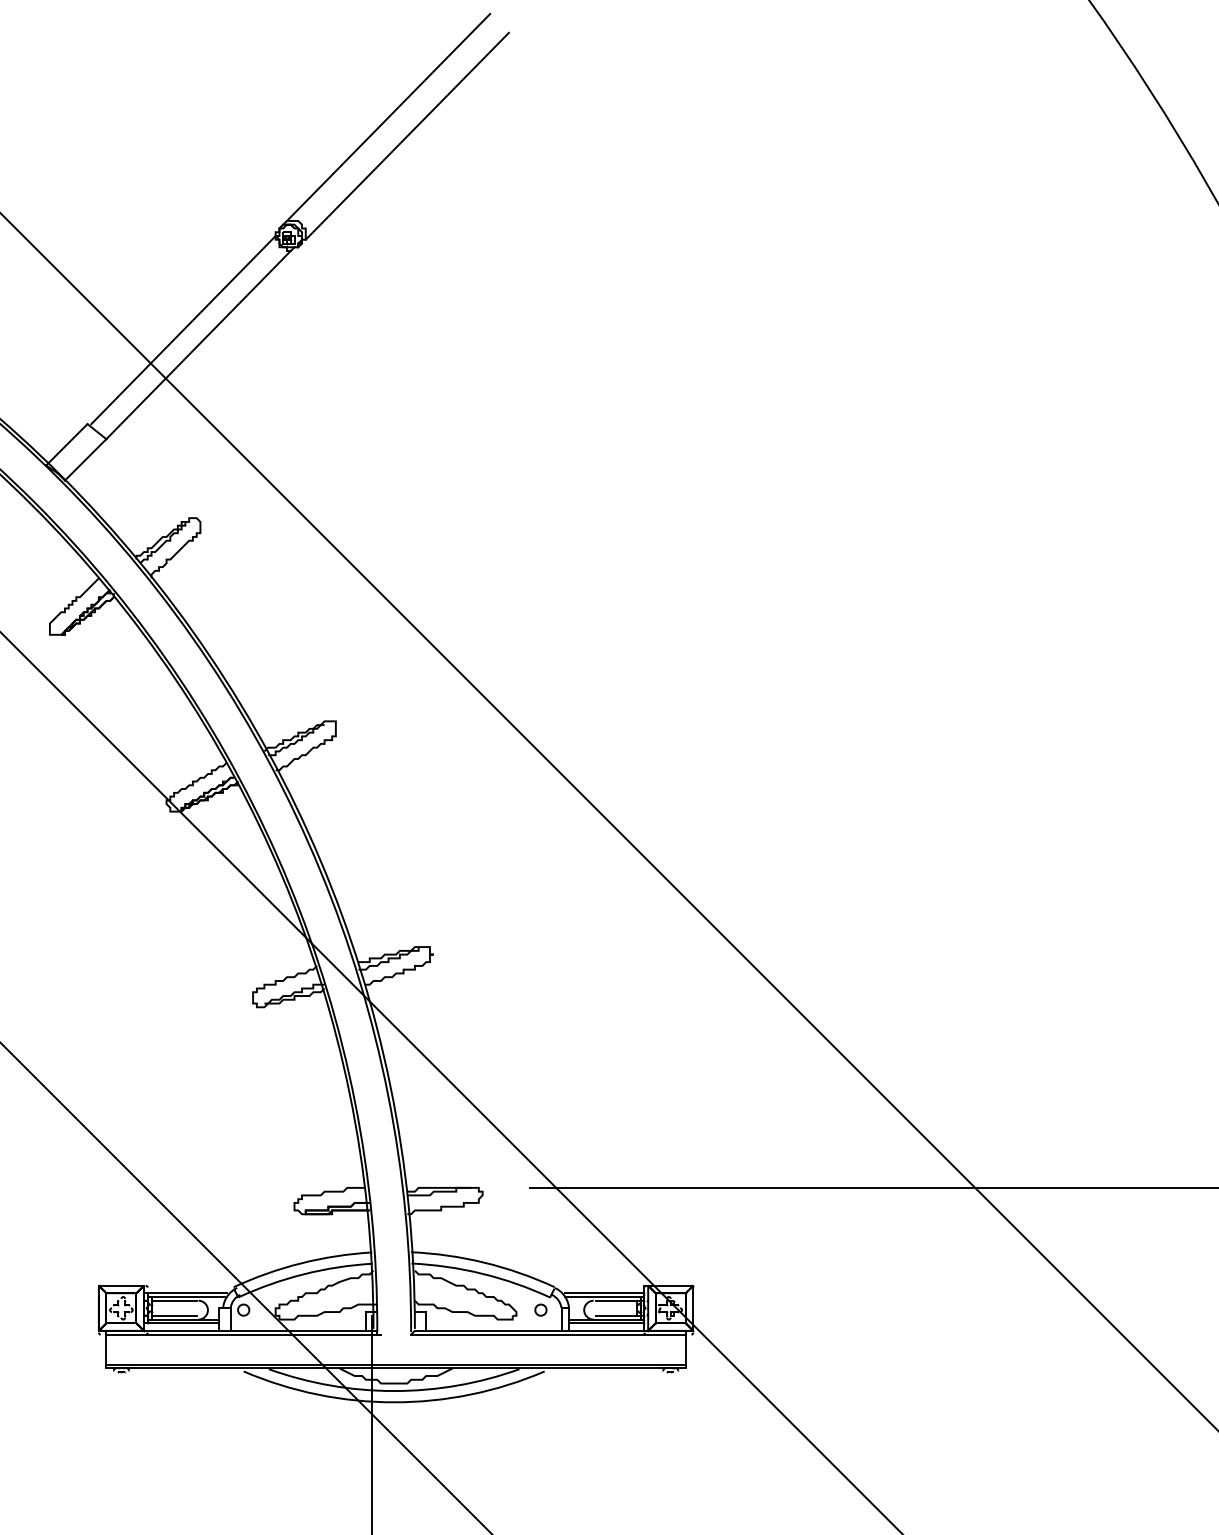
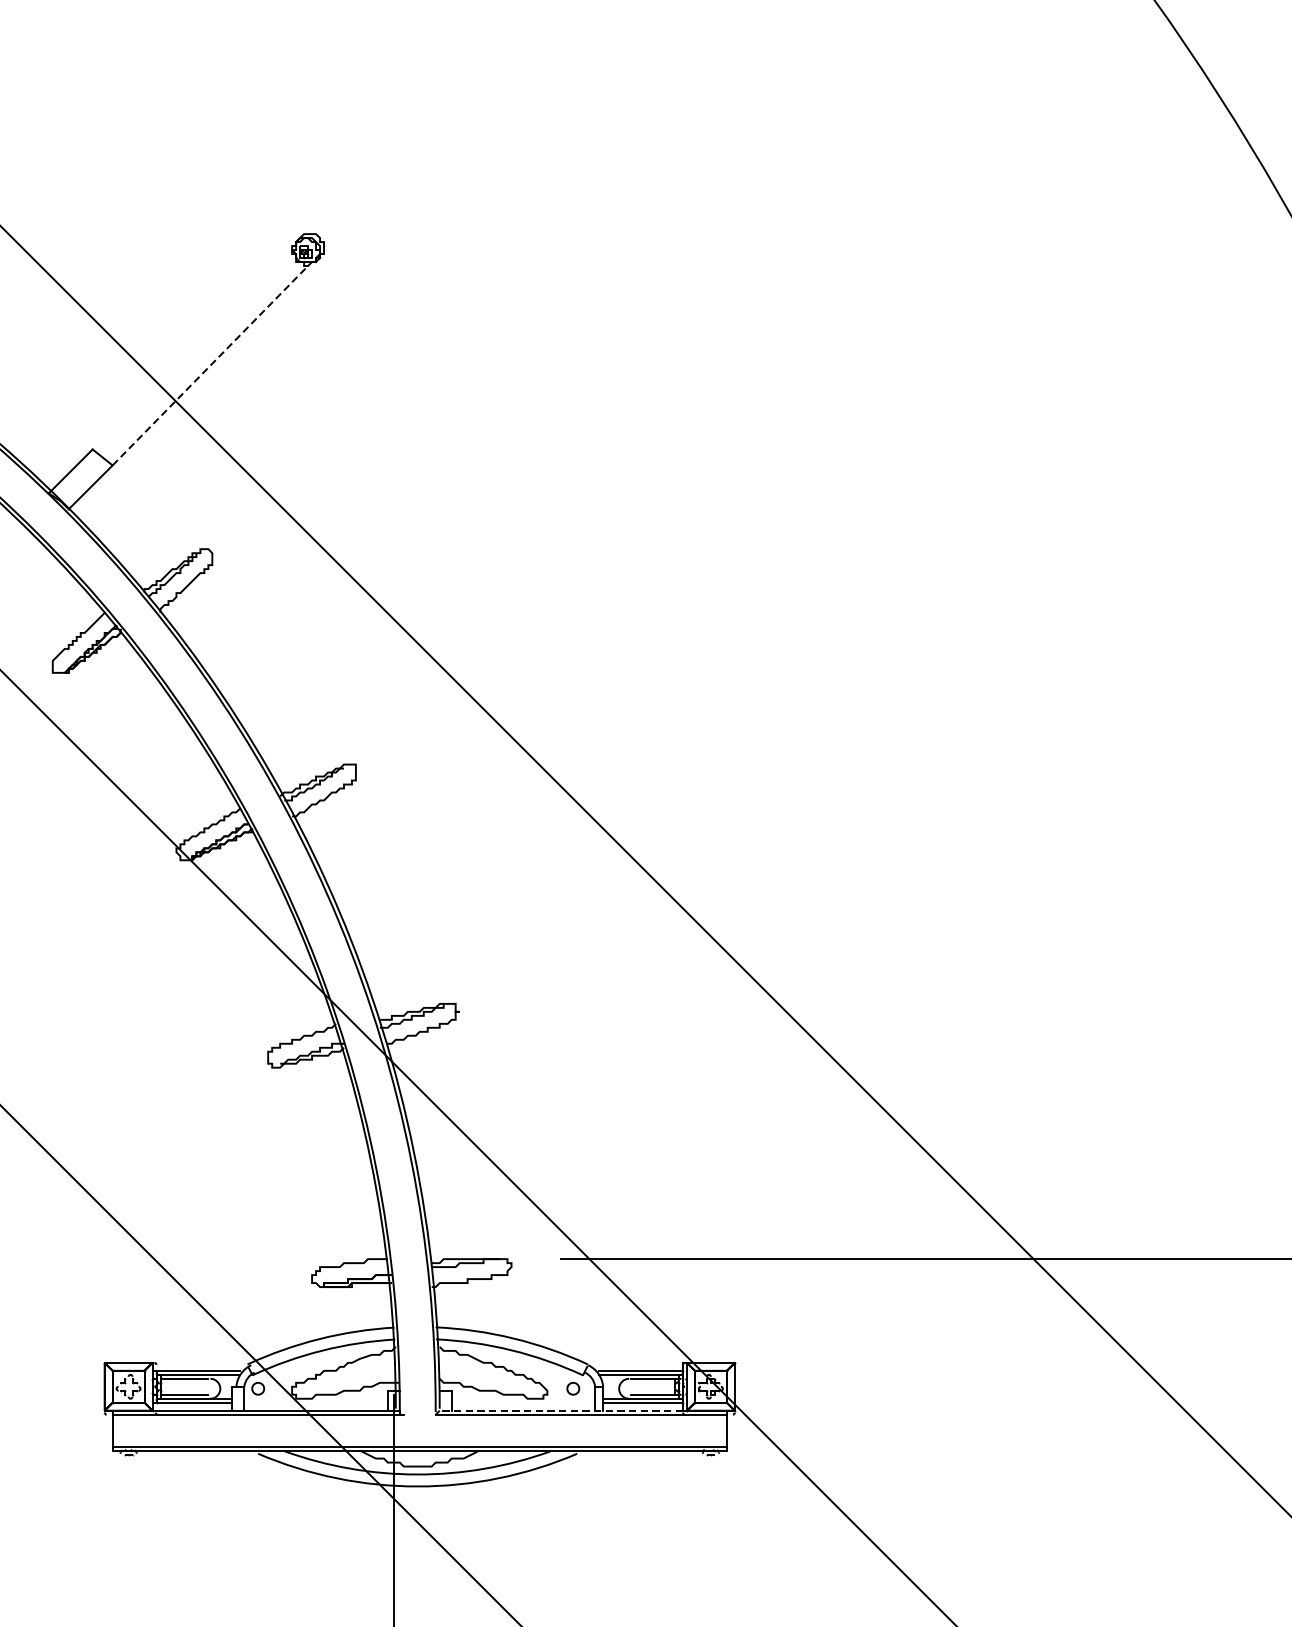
line: (388, 116) -> (411, 123), removed
line: (406, 135) -> (430, 143), removed
line: (183, 330) -> (194, 350), removed
line: (198, 345) -> (210, 366), solid -> dashed
line: (529, 1330) -> (561, 1410), solid -> dashed

